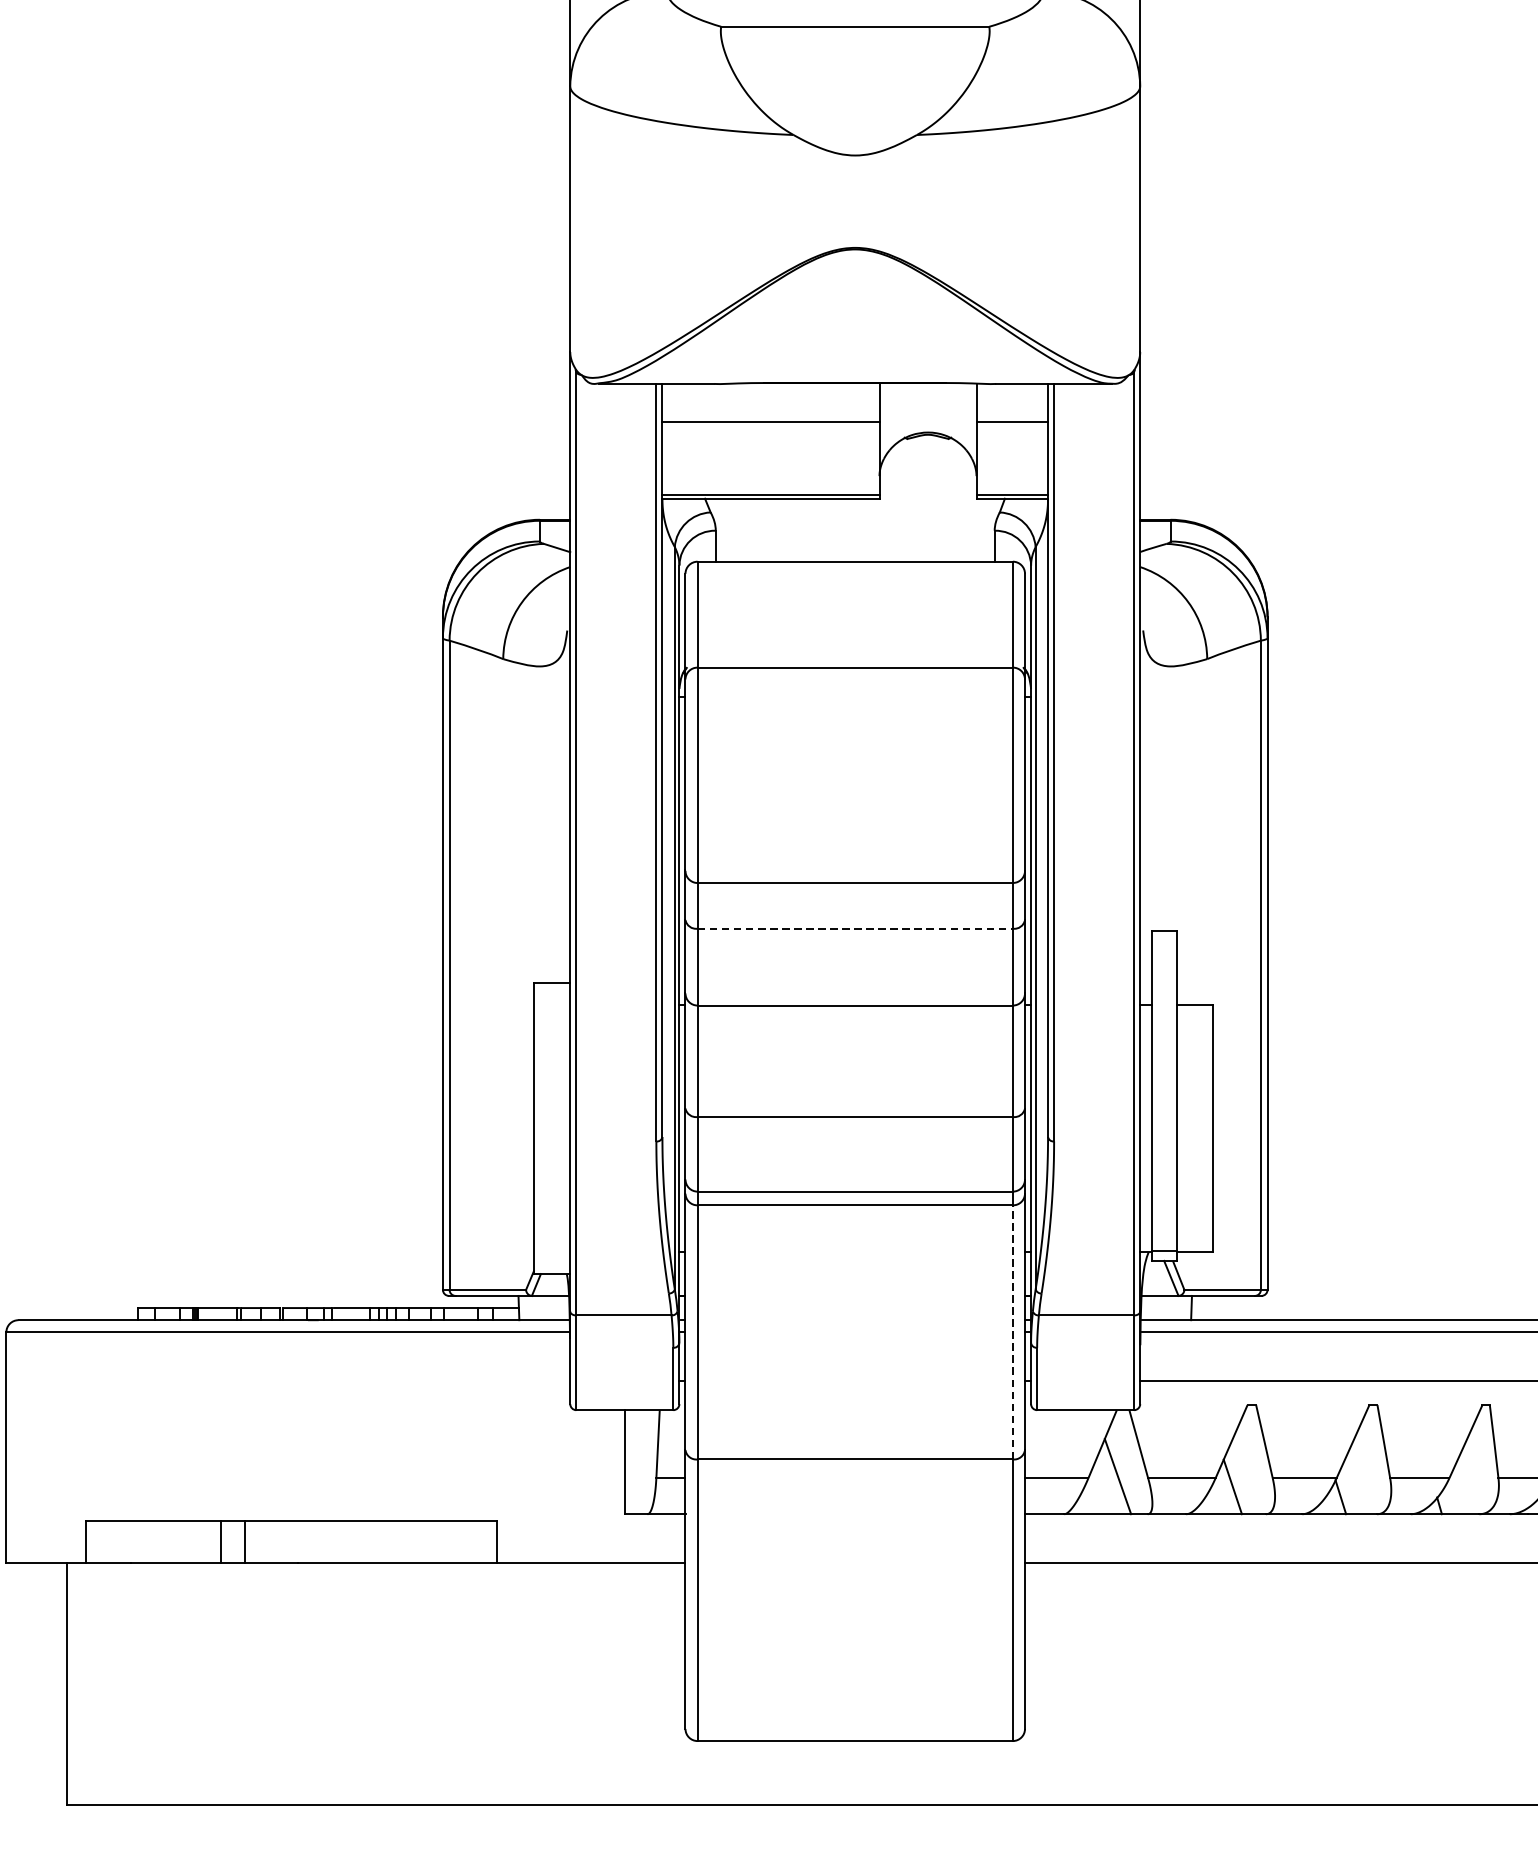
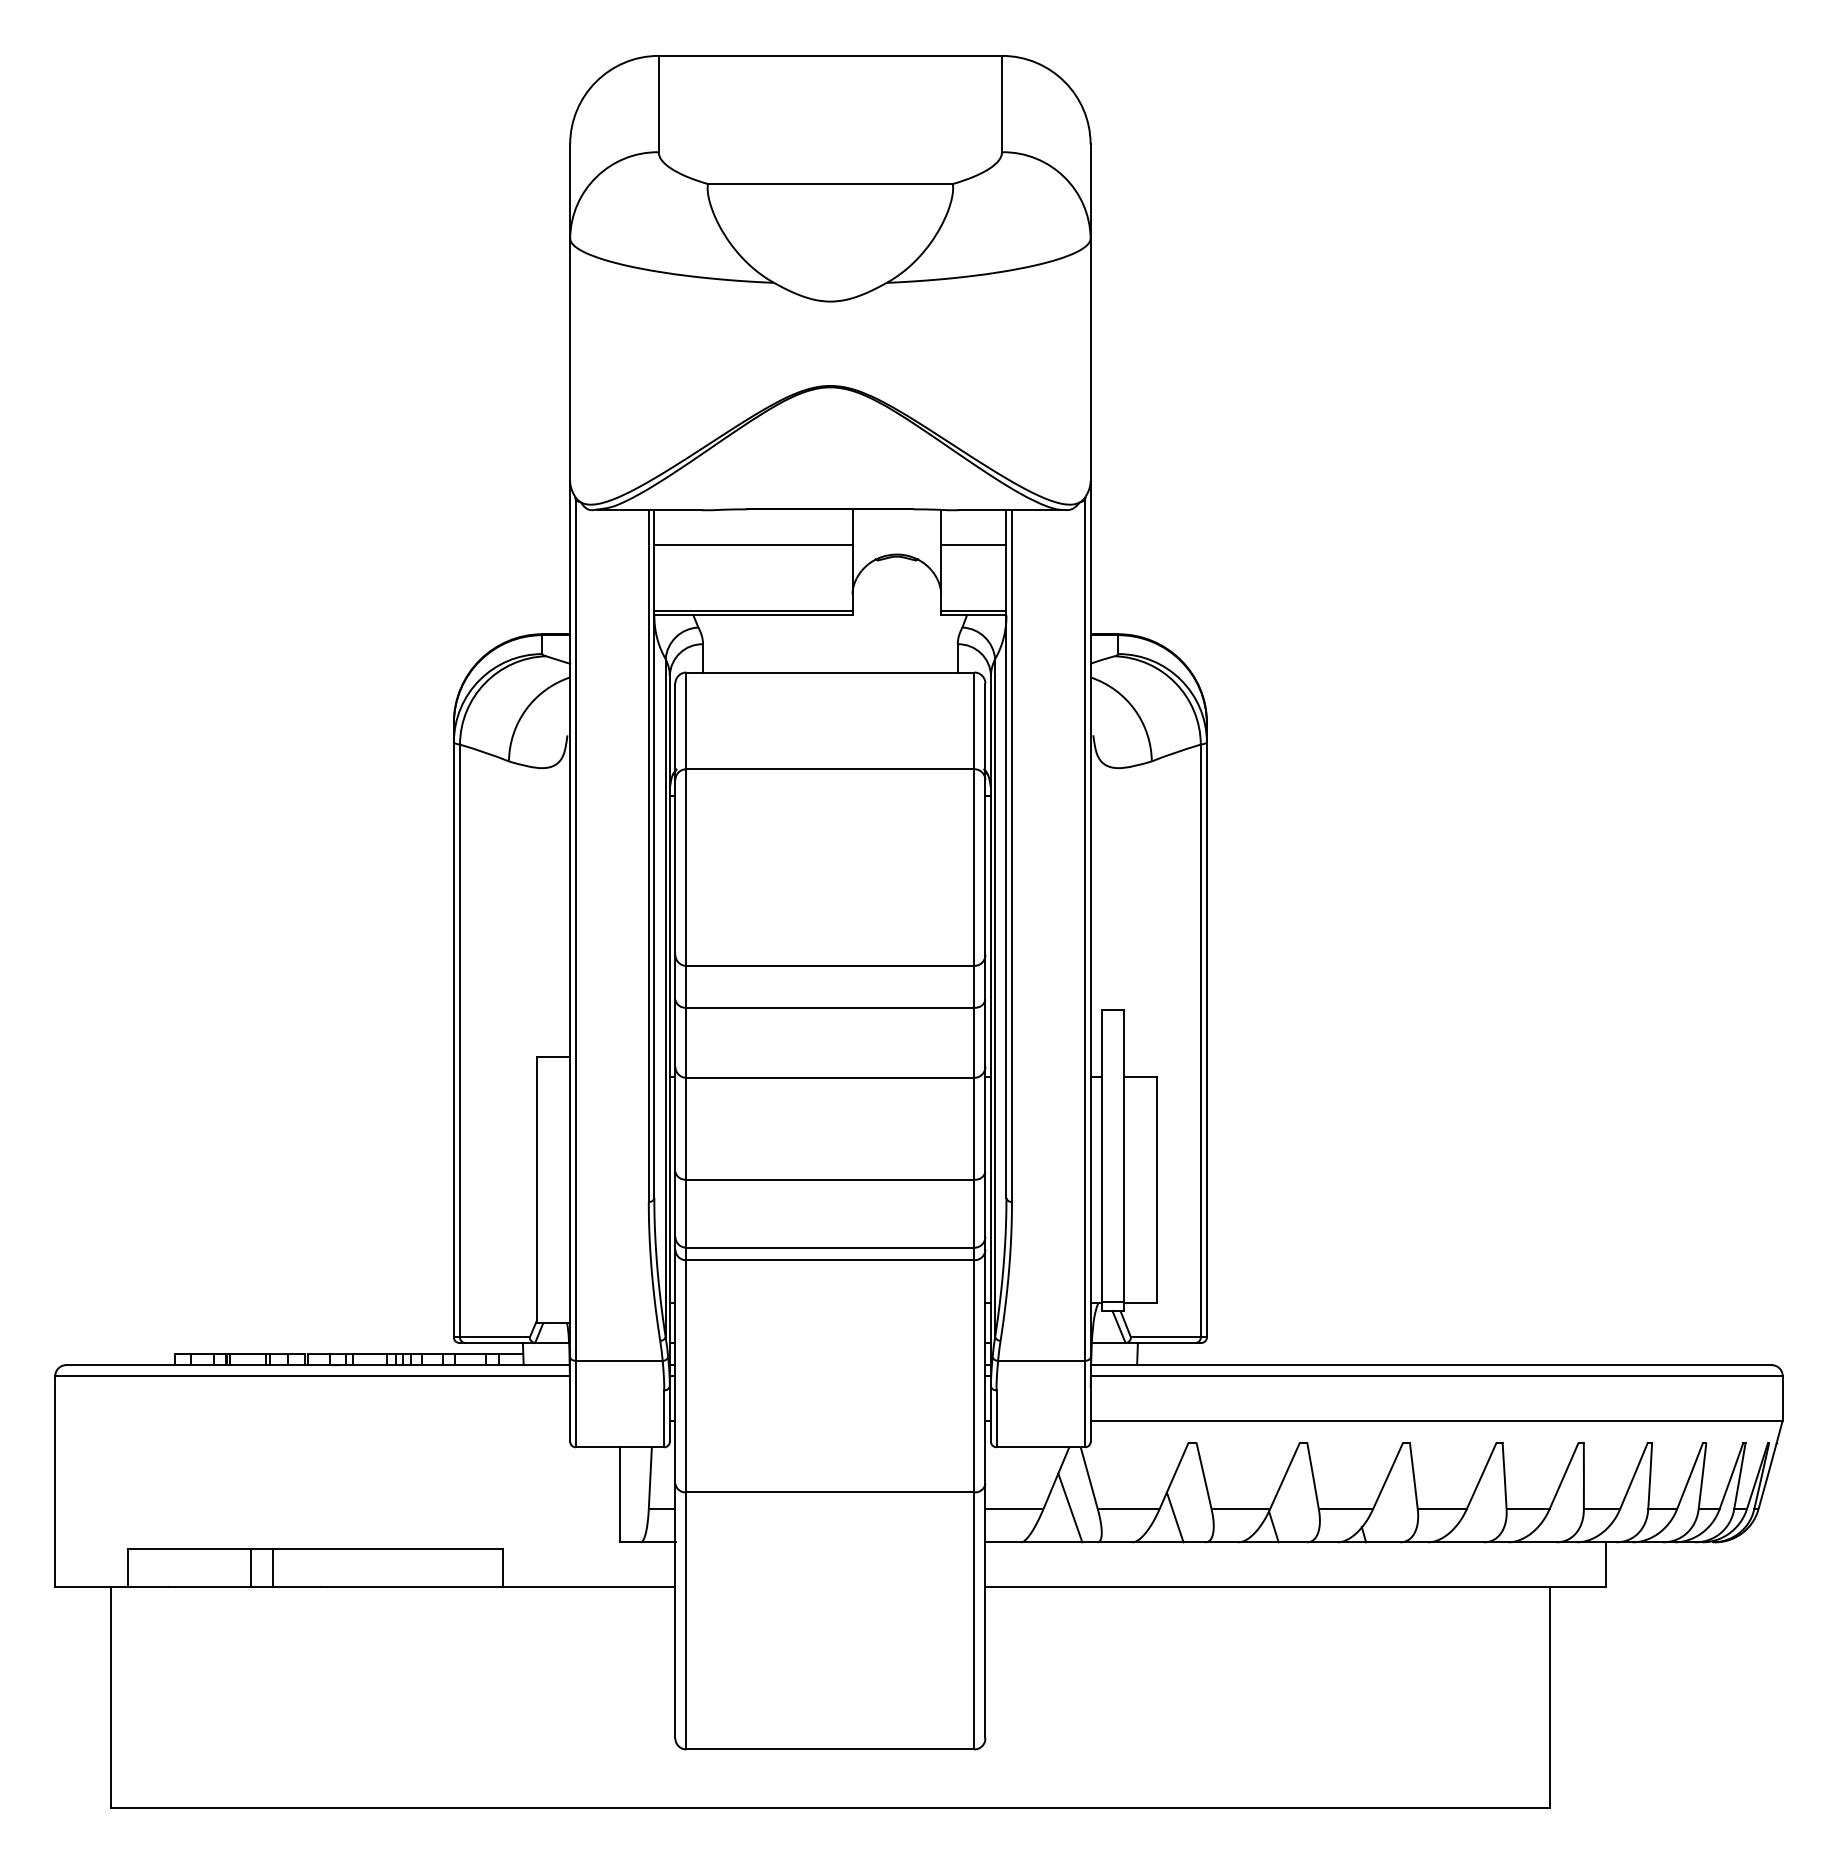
line: (855, 928) -> (830, 1007), dashed -> solid
line: (1013, 1331) -> (974, 1375), dashed -> solid

